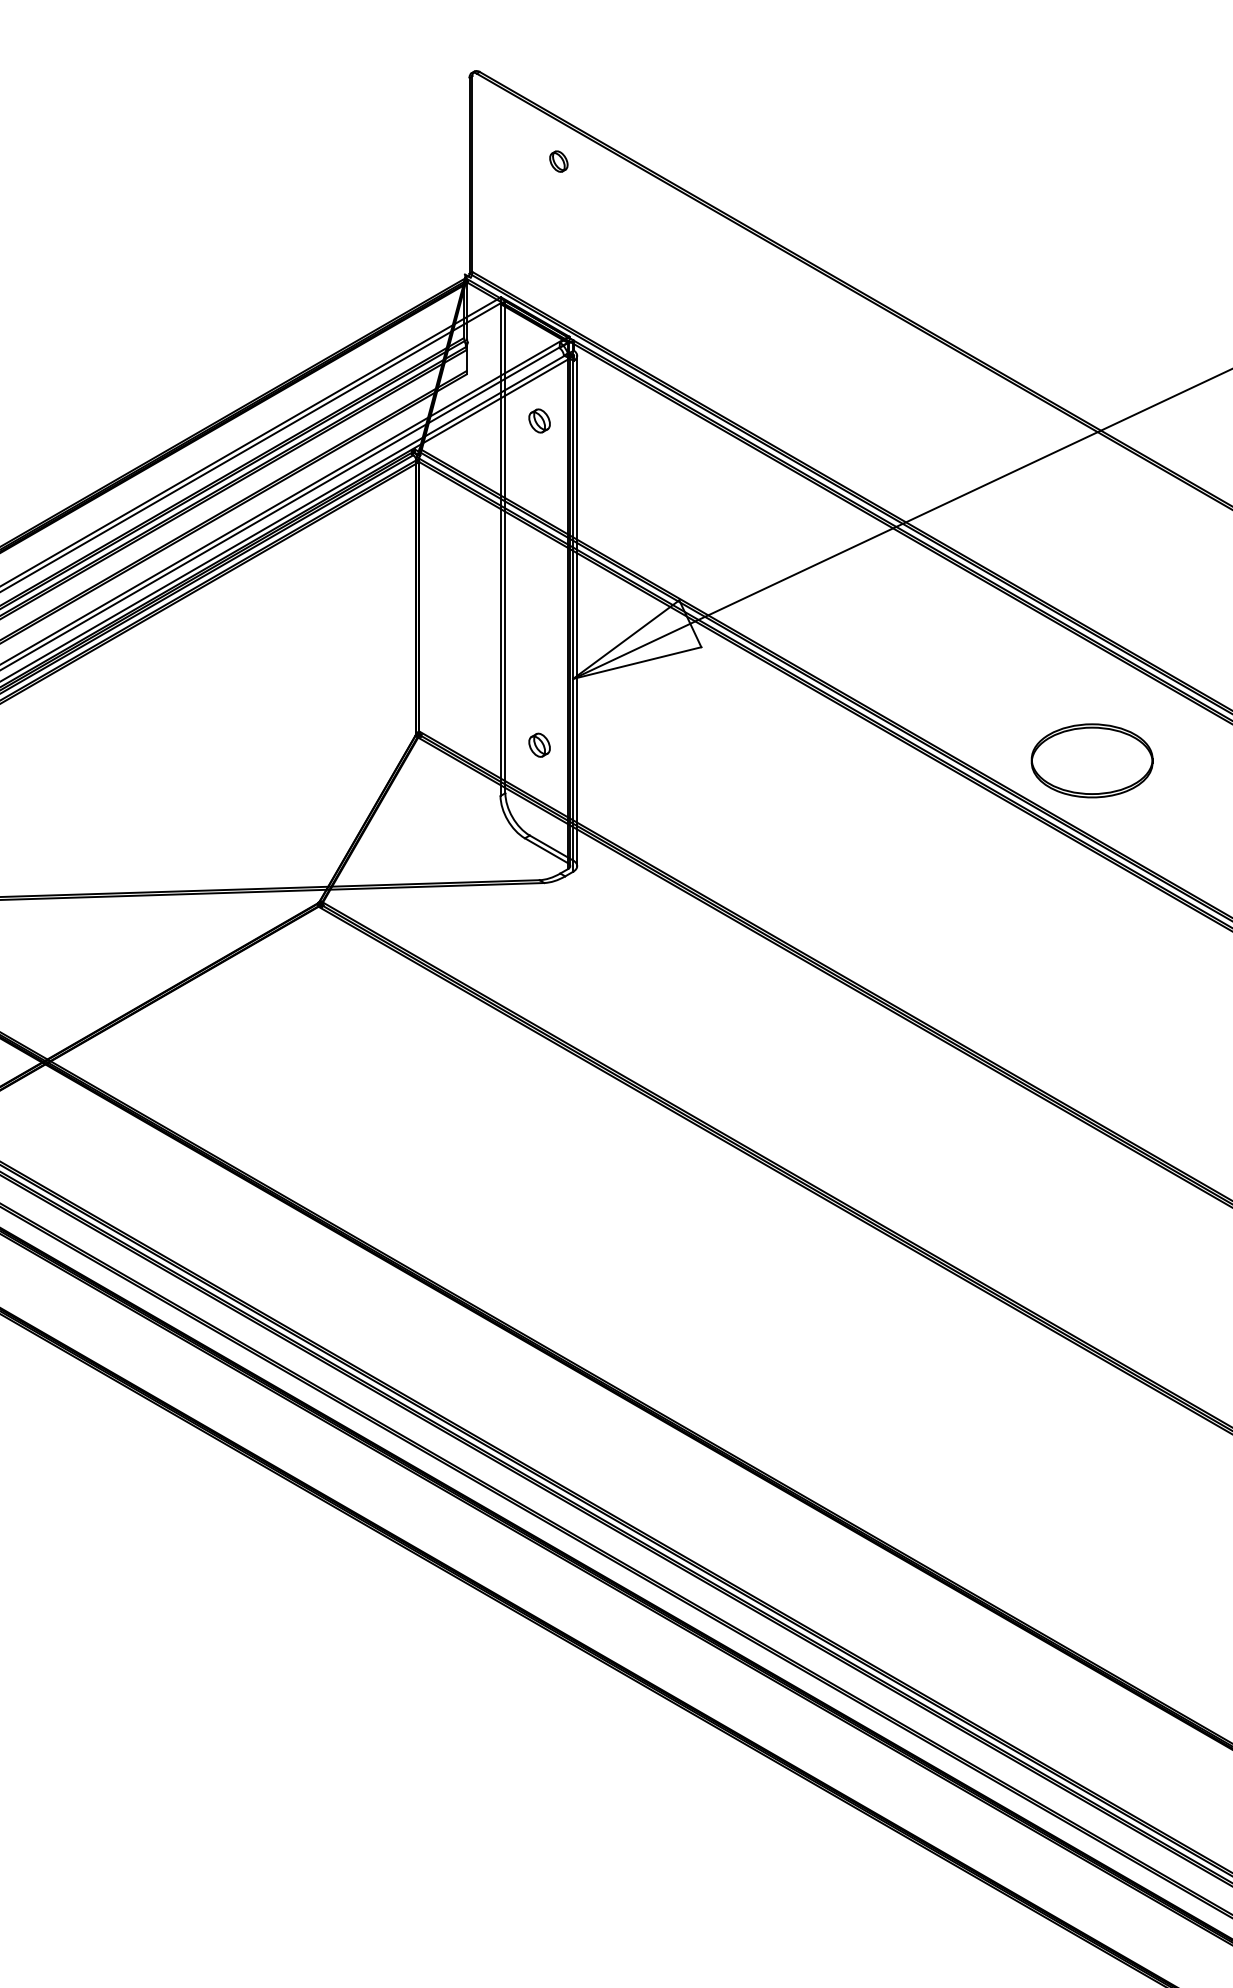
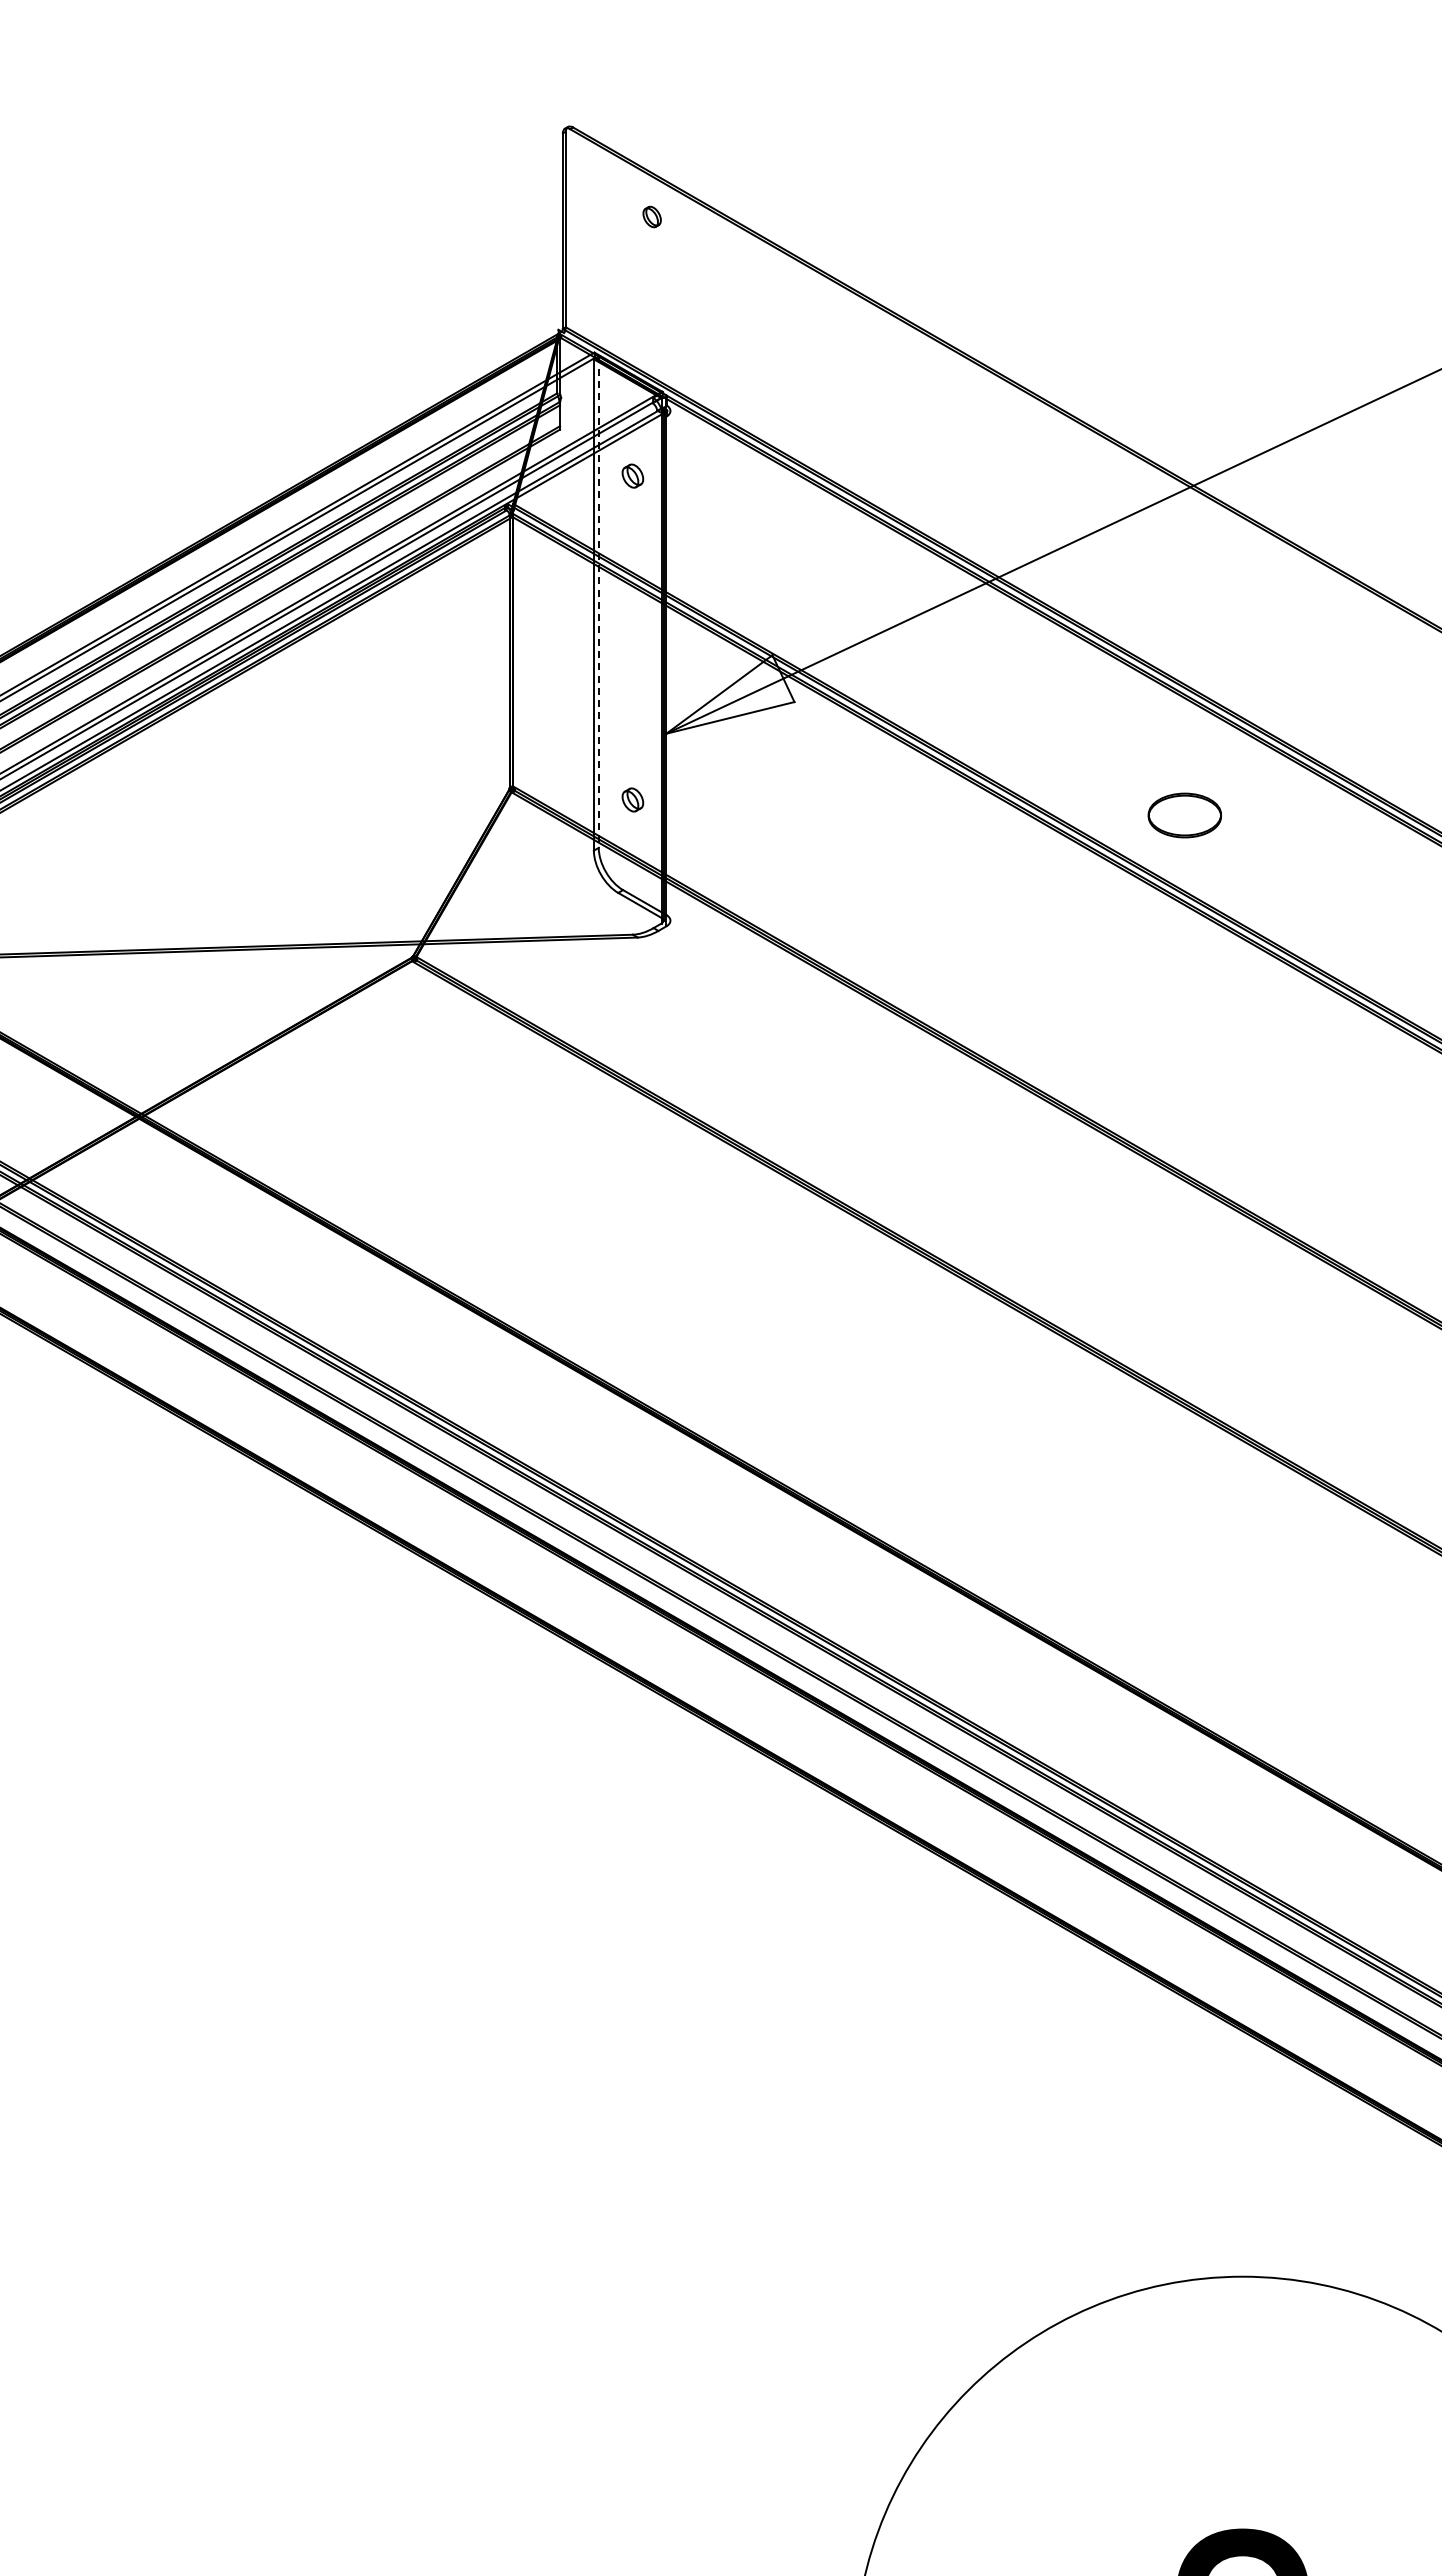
line: (505, 547) -> (598, 602), solid -> dashed
line: (577, 610) -> (670, 665), removed
part: (1091, 760) -> (1184, 815), size x0.6

